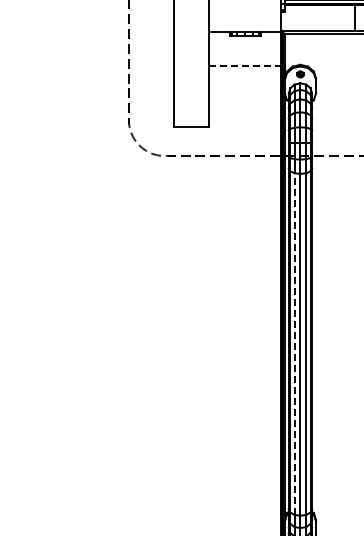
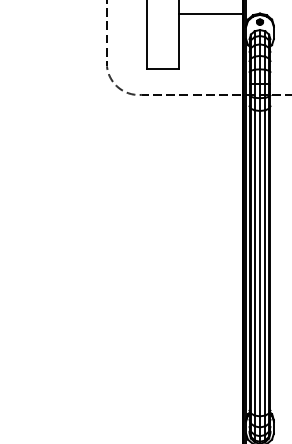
line: (245, 65) -> (210, 14), dashed -> solid
line: (294, 344) -> (254, 263), dashed -> solid

